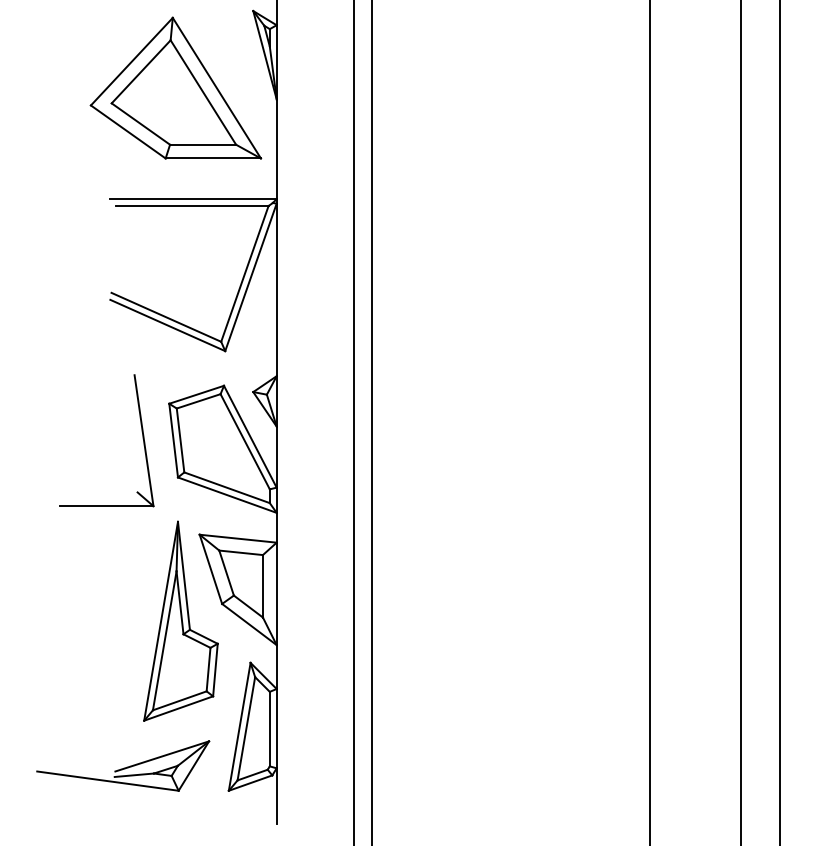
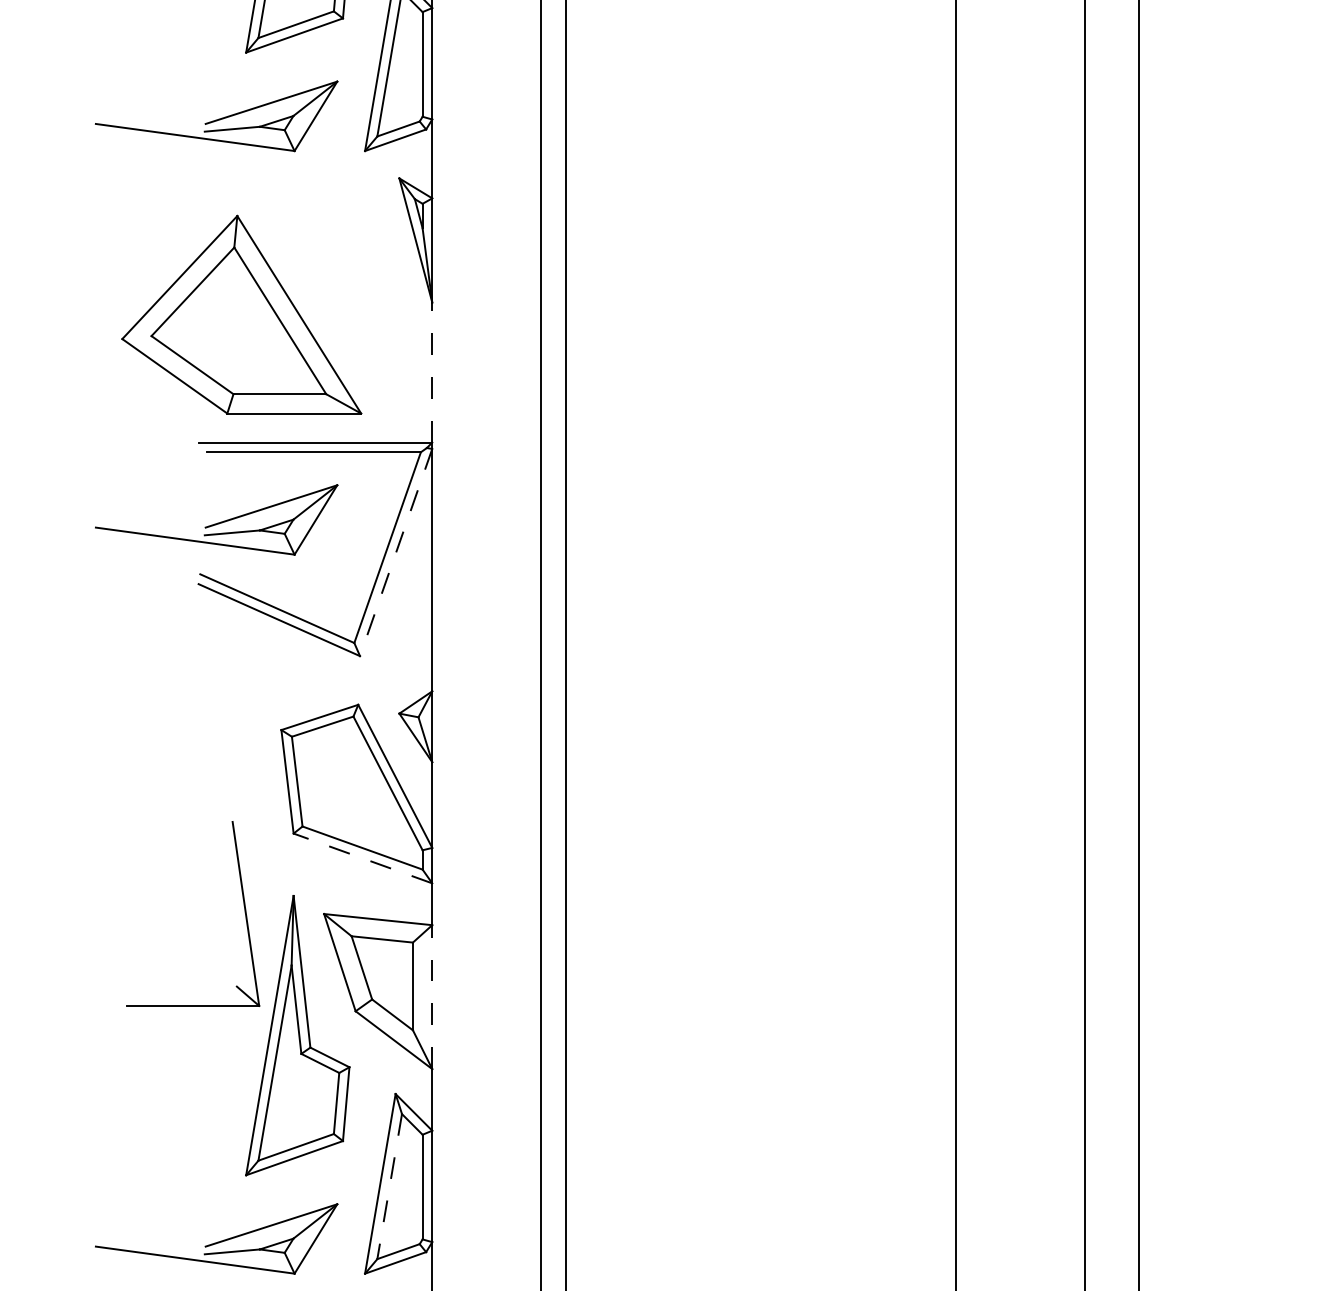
part: (175, 87) -> (241, 314), moved
line: (276, 149) -> (432, 372), solid -> dashed
part: (123, 253) -> (216, 519), added
line: (251, 277) -> (396, 552), solid -> dashed
part: (142, 434) -> (243, 905), moved
line: (227, 495) -> (362, 858), solid -> dashed
line: (276, 594) -> (432, 997), solid -> dashed
line: (246, 728) -> (389, 1186), solid -> dashed

